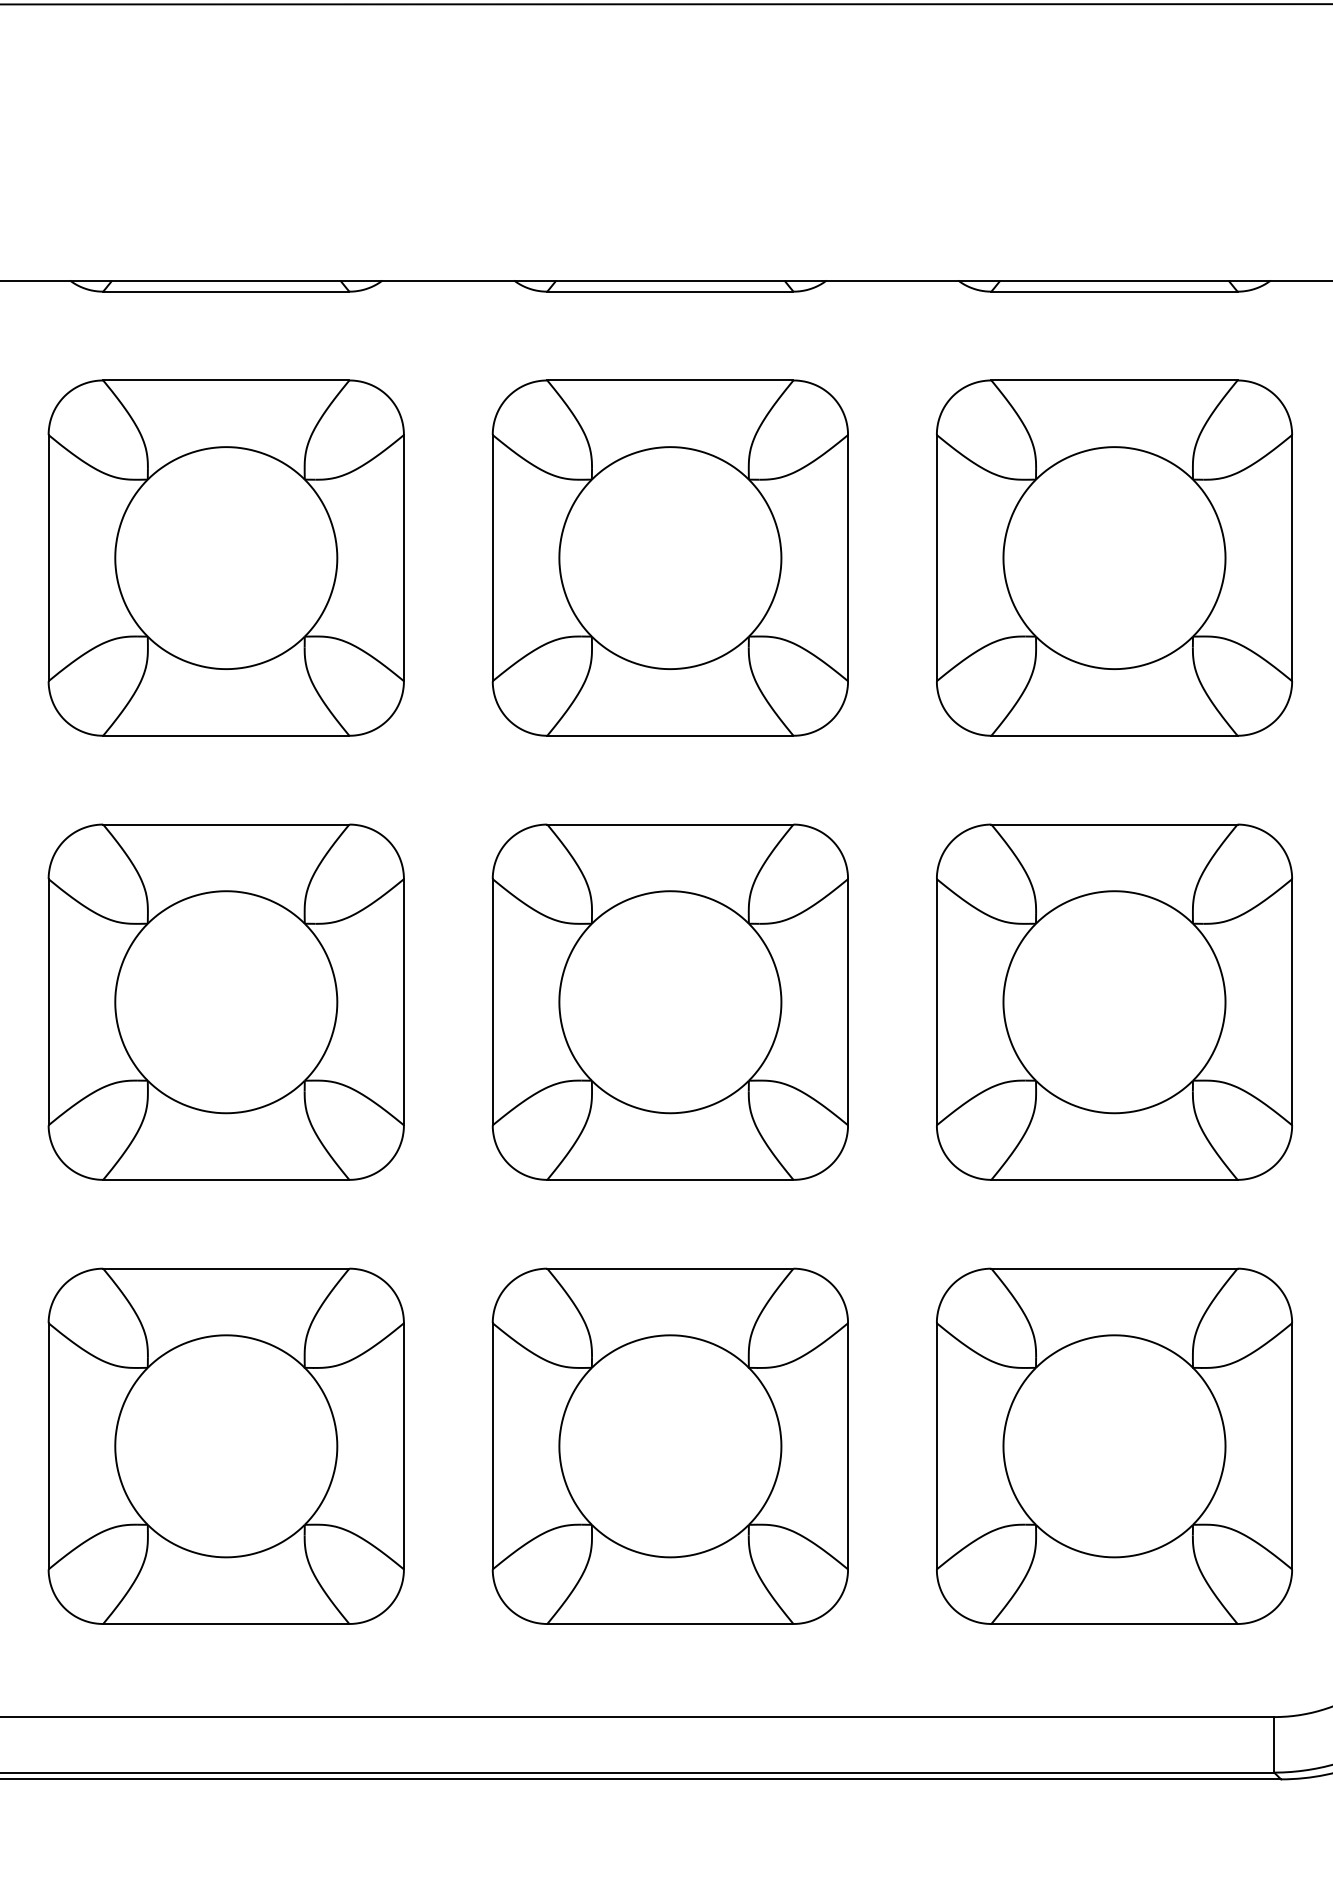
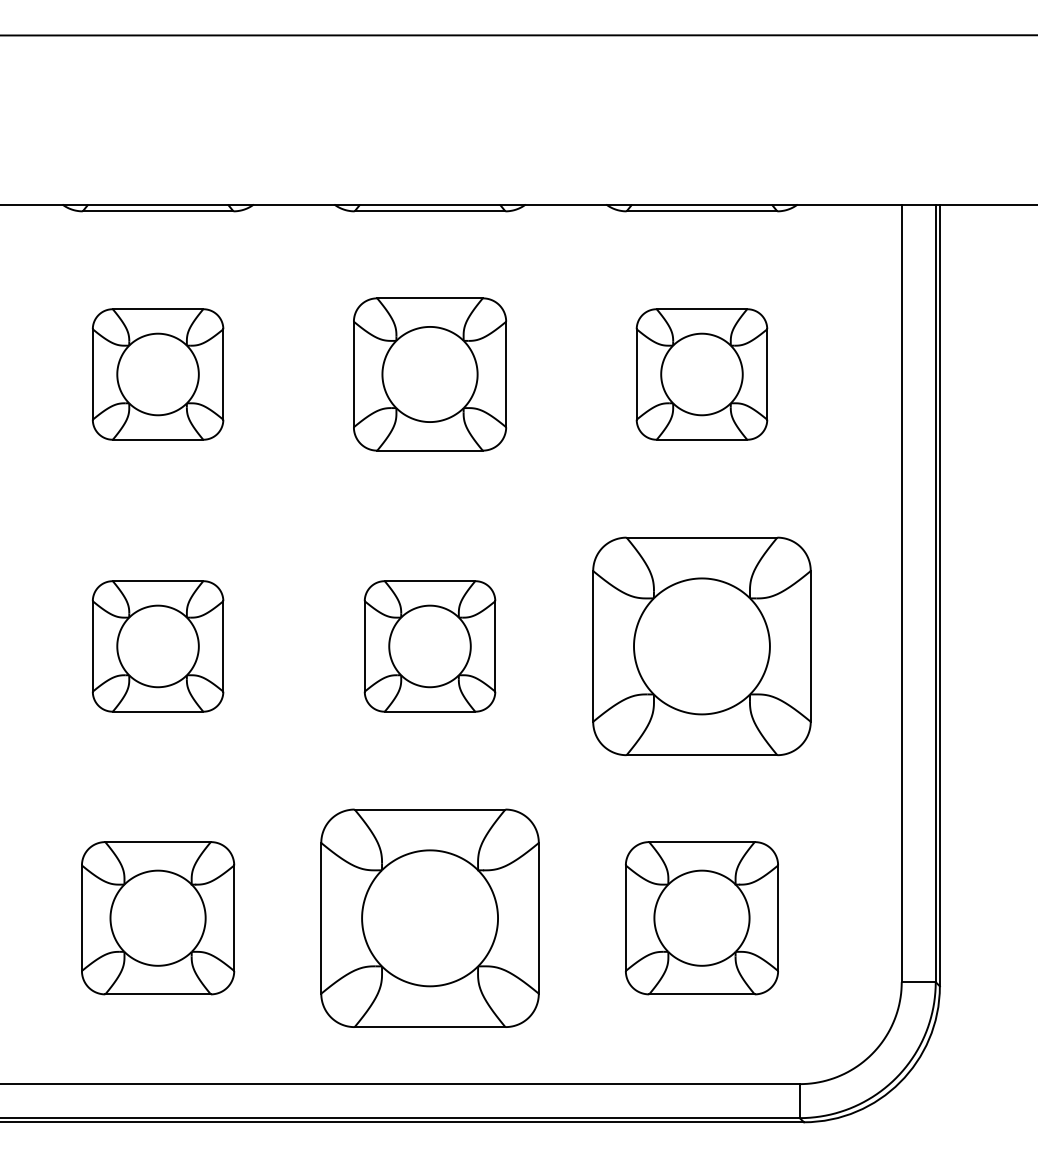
part: (225, 558) -> (157, 374), size x0.6
part: (669, 558) -> (429, 374), size x0.7
part: (1113, 558) -> (701, 374), size x0.6
part: (225, 1002) -> (157, 646), size x0.6
part: (669, 1002) -> (429, 646), size x0.6
part: (225, 1444) -> (157, 917), size x0.7
part: (1113, 1444) -> (701, 917), size x0.7

